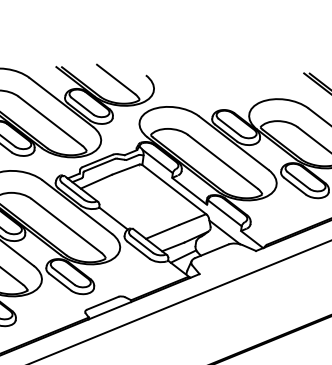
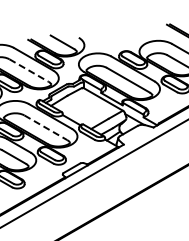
line: (51, 121) -> (29, 70), solid -> dashed
line: (65, 225) -> (45, 127), solid -> dashed

